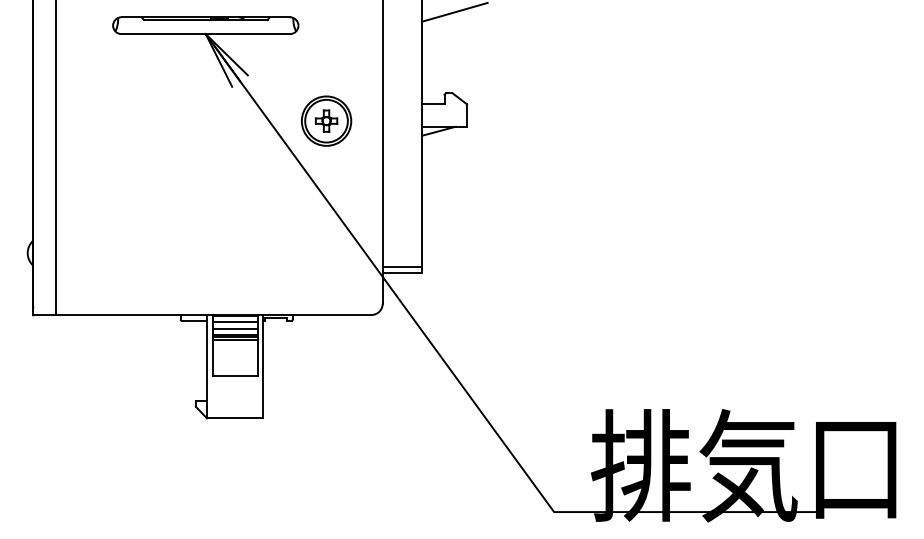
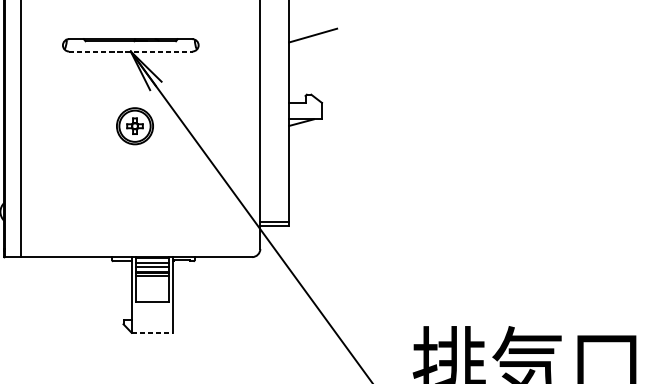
line: (206, 34) -> (131, 51), solid -> dashed
part: (326, 120) -> (134, 125), moved
line: (235, 418) -> (152, 332), solid -> dashed

